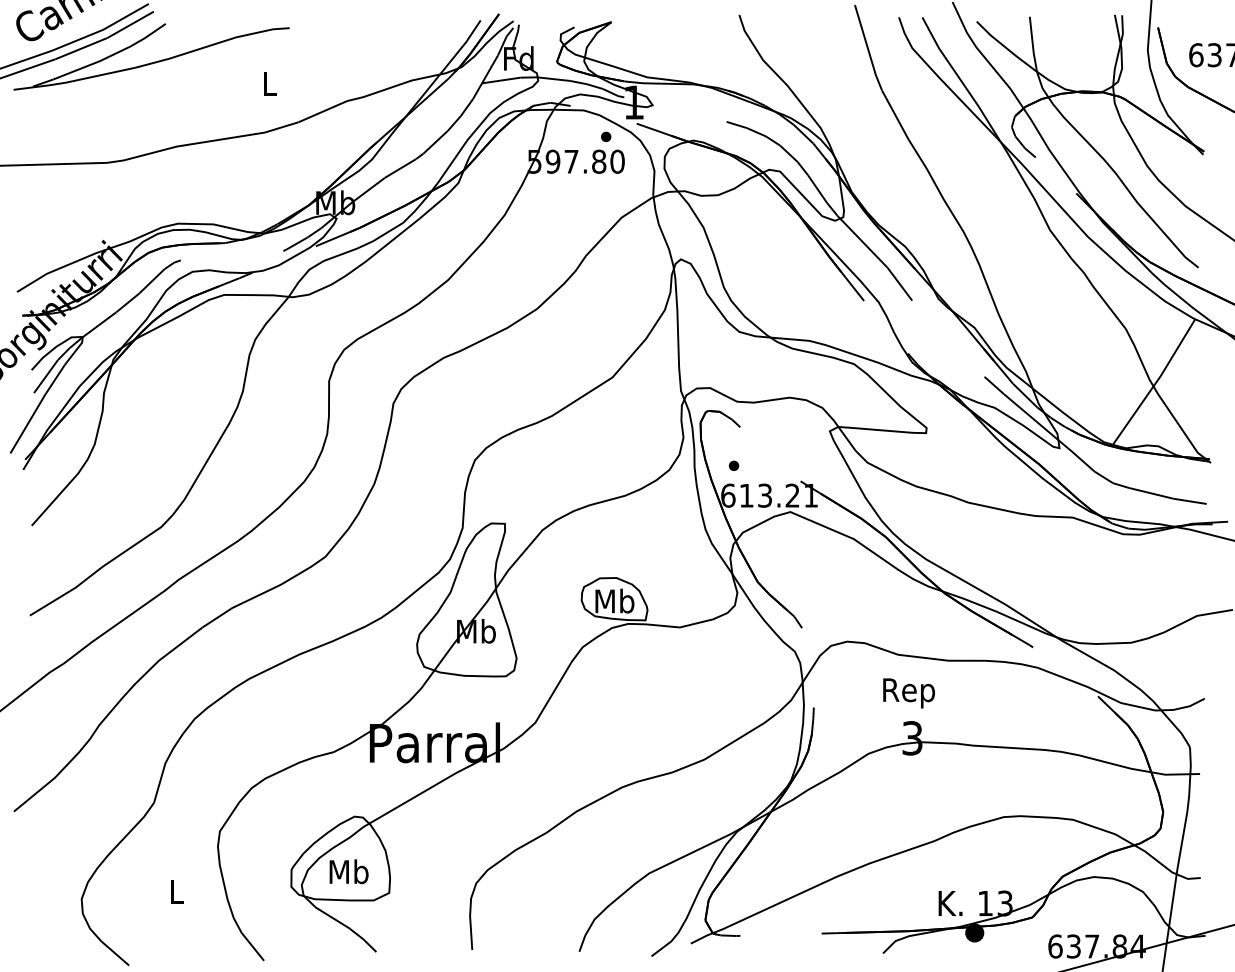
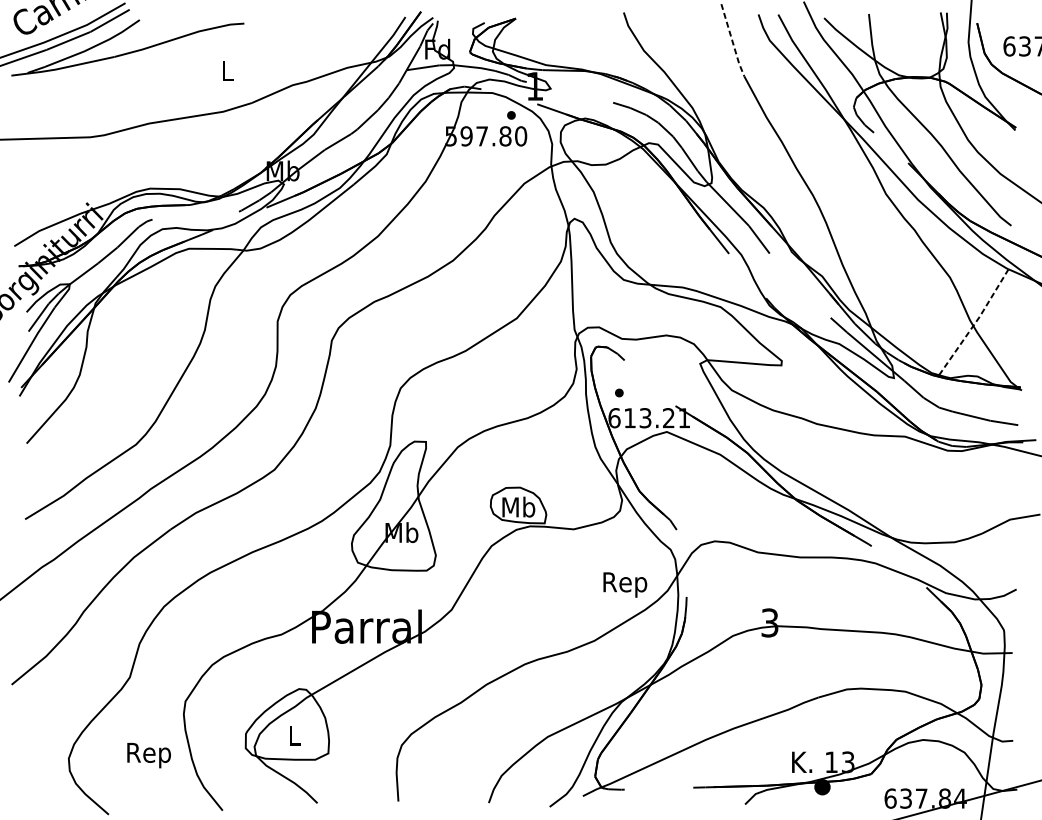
line: (867, 48) -> (731, 40), solid -> dashed
line: (1155, 383) -> (975, 323), solid -> dashed
text: (908, 693) -> (624, 585), moved
text: (348, 871) -> (293, 735), Mb -> L
text: (176, 895) -> (148, 755), L -> Rep

